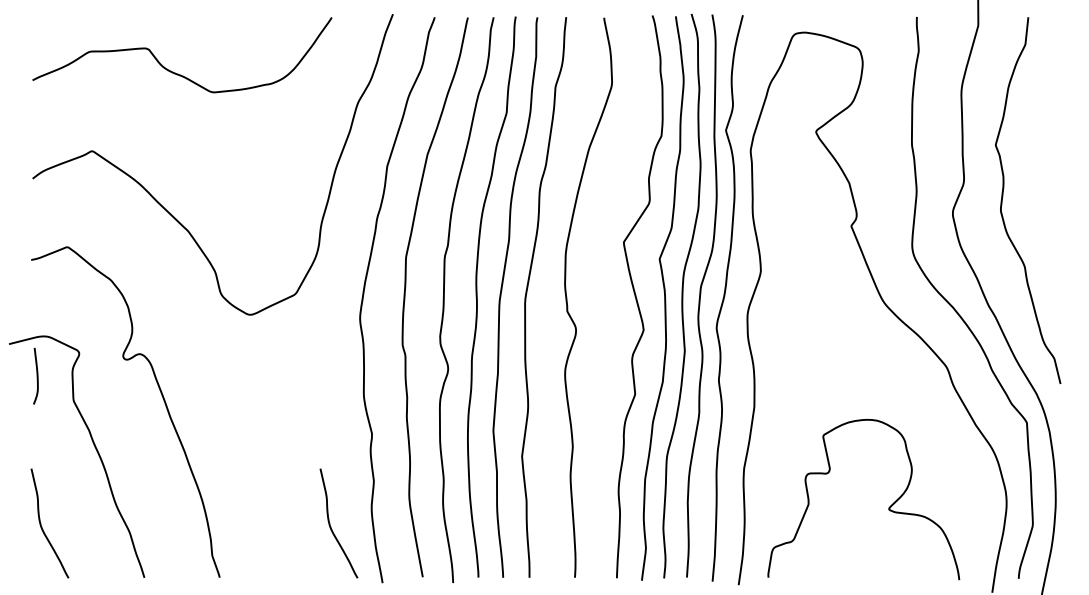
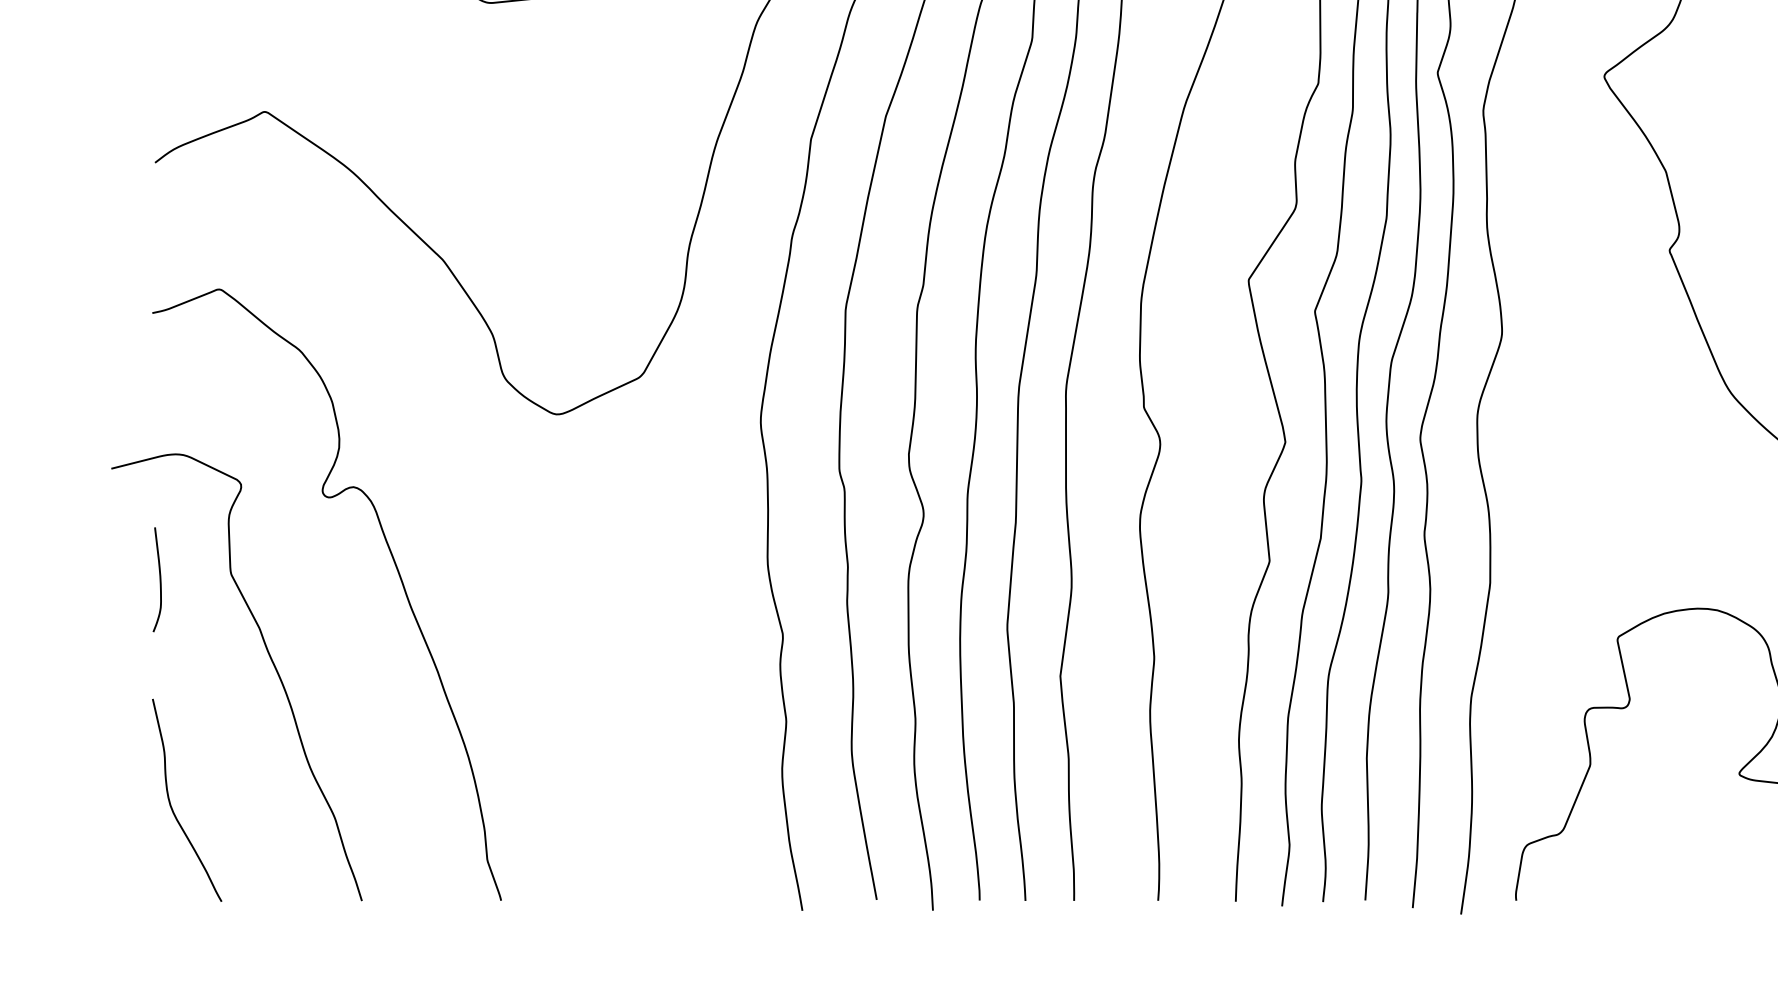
curve: (36, 376) -> (158, 580), moved
curve: (331, 526) -> (707, 806), removed

